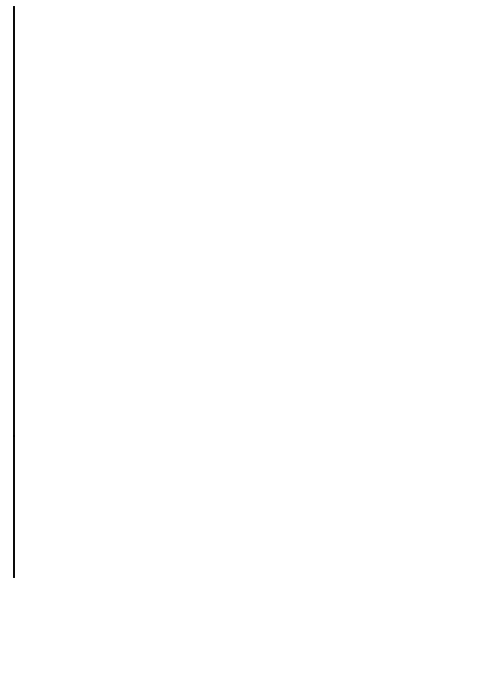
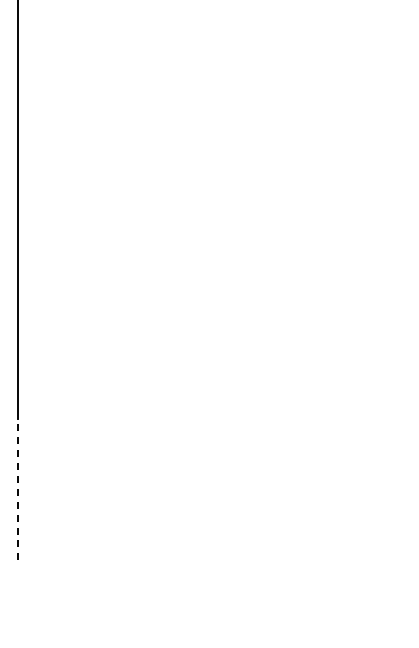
line: (13, 506) -> (18, 489), solid -> dashed

